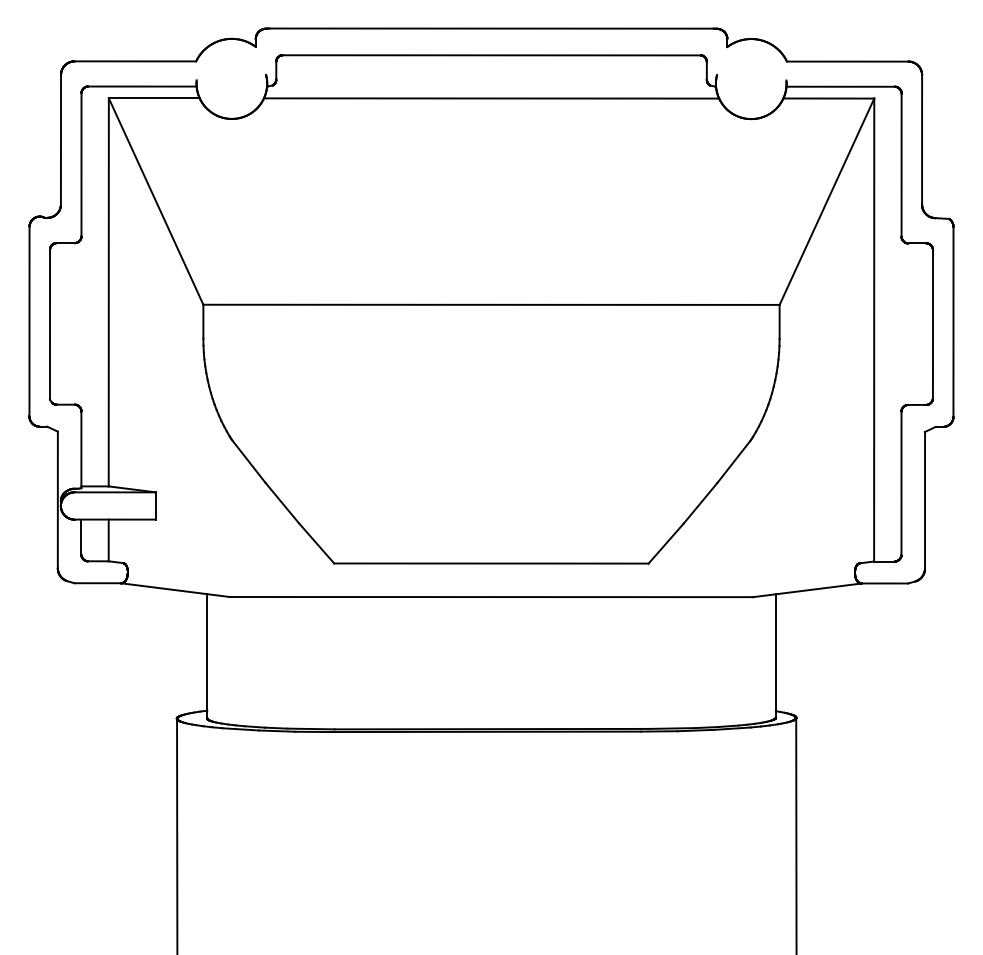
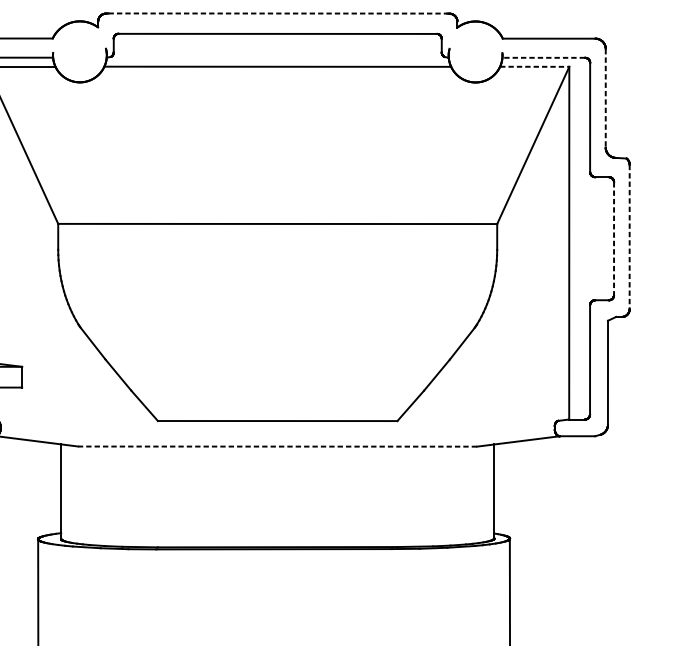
line: (492, 28) -> (278, 13), solid -> dashed
line: (840, 86) -> (543, 57), solid -> dashed
line: (829, 98) -> (535, 66), solid -> dashed
line: (922, 139) -> (606, 98), solid -> dashed
line: (953, 321) -> (629, 236), solid -> dashed
line: (932, 325) -> (613, 239), solid -> dashed
line: (491, 597) -> (277, 446), solid -> dashed

